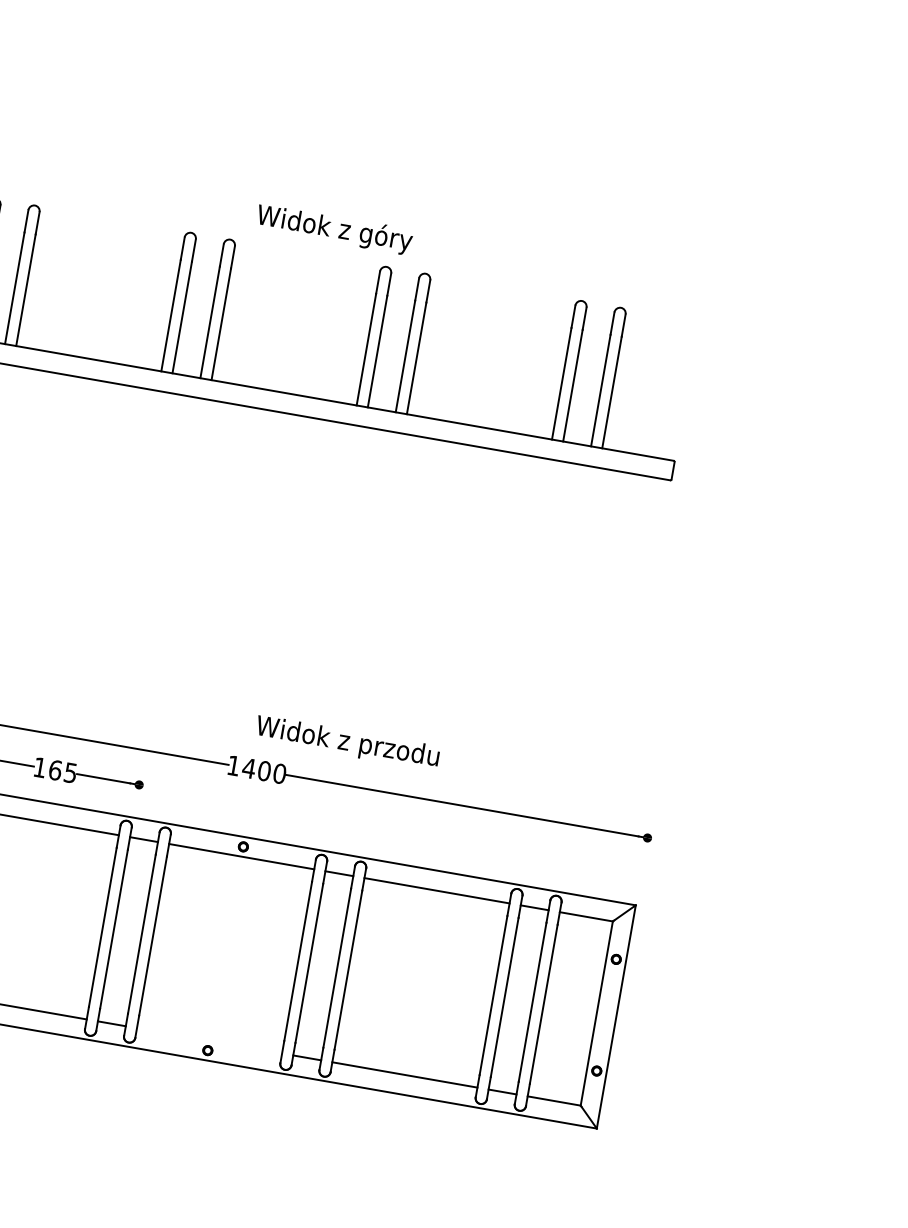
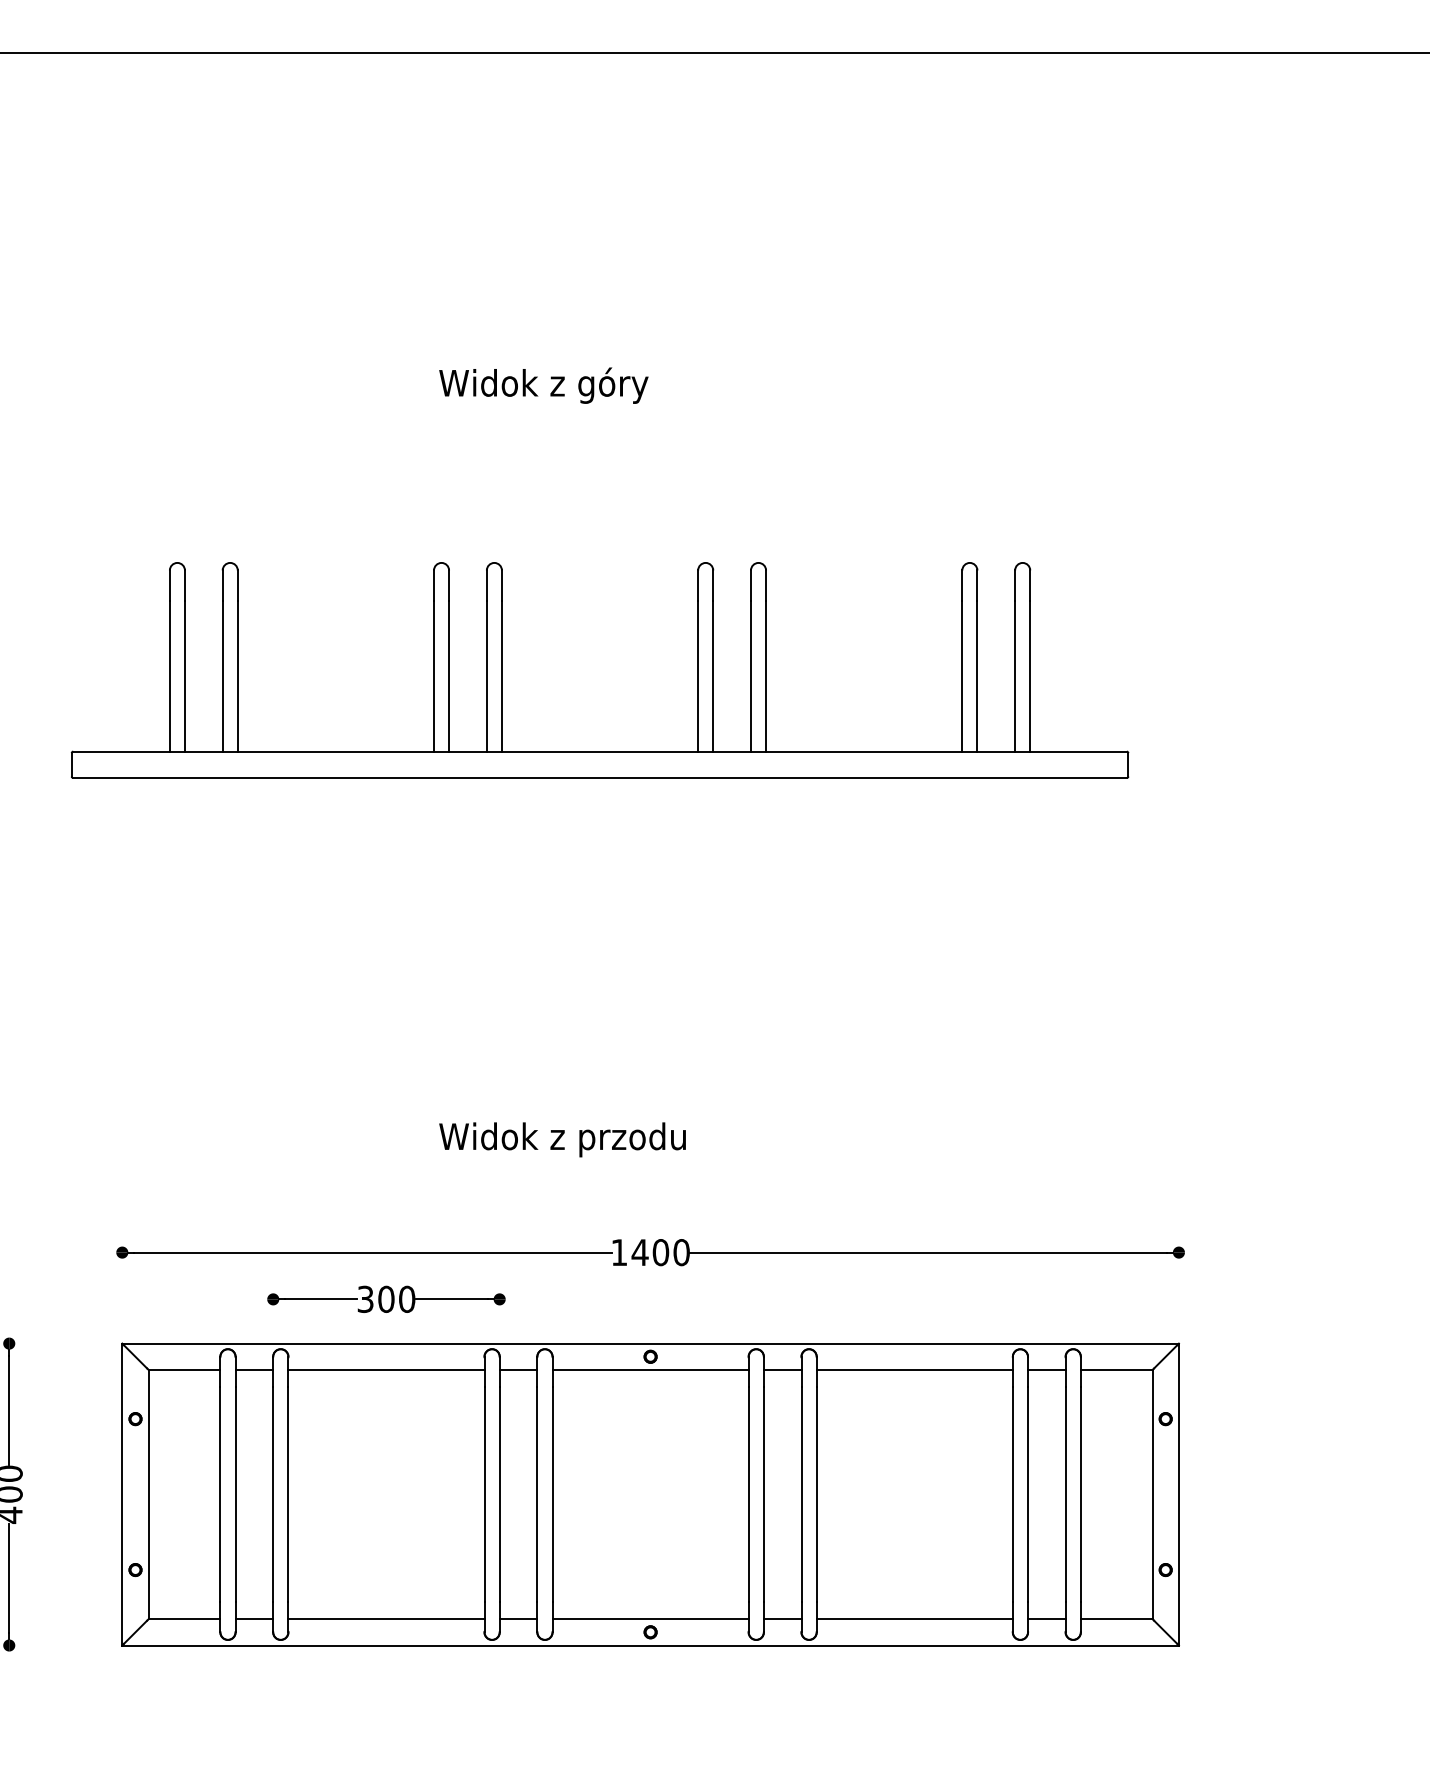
text: (334, 229) -> (543, 385), moved
text: (347, 742) -> (562, 1139), moved
text: (55, 770) -> (386, 1299), 165 -> 300
line: (209, 1041) -> (650, 1619), added

